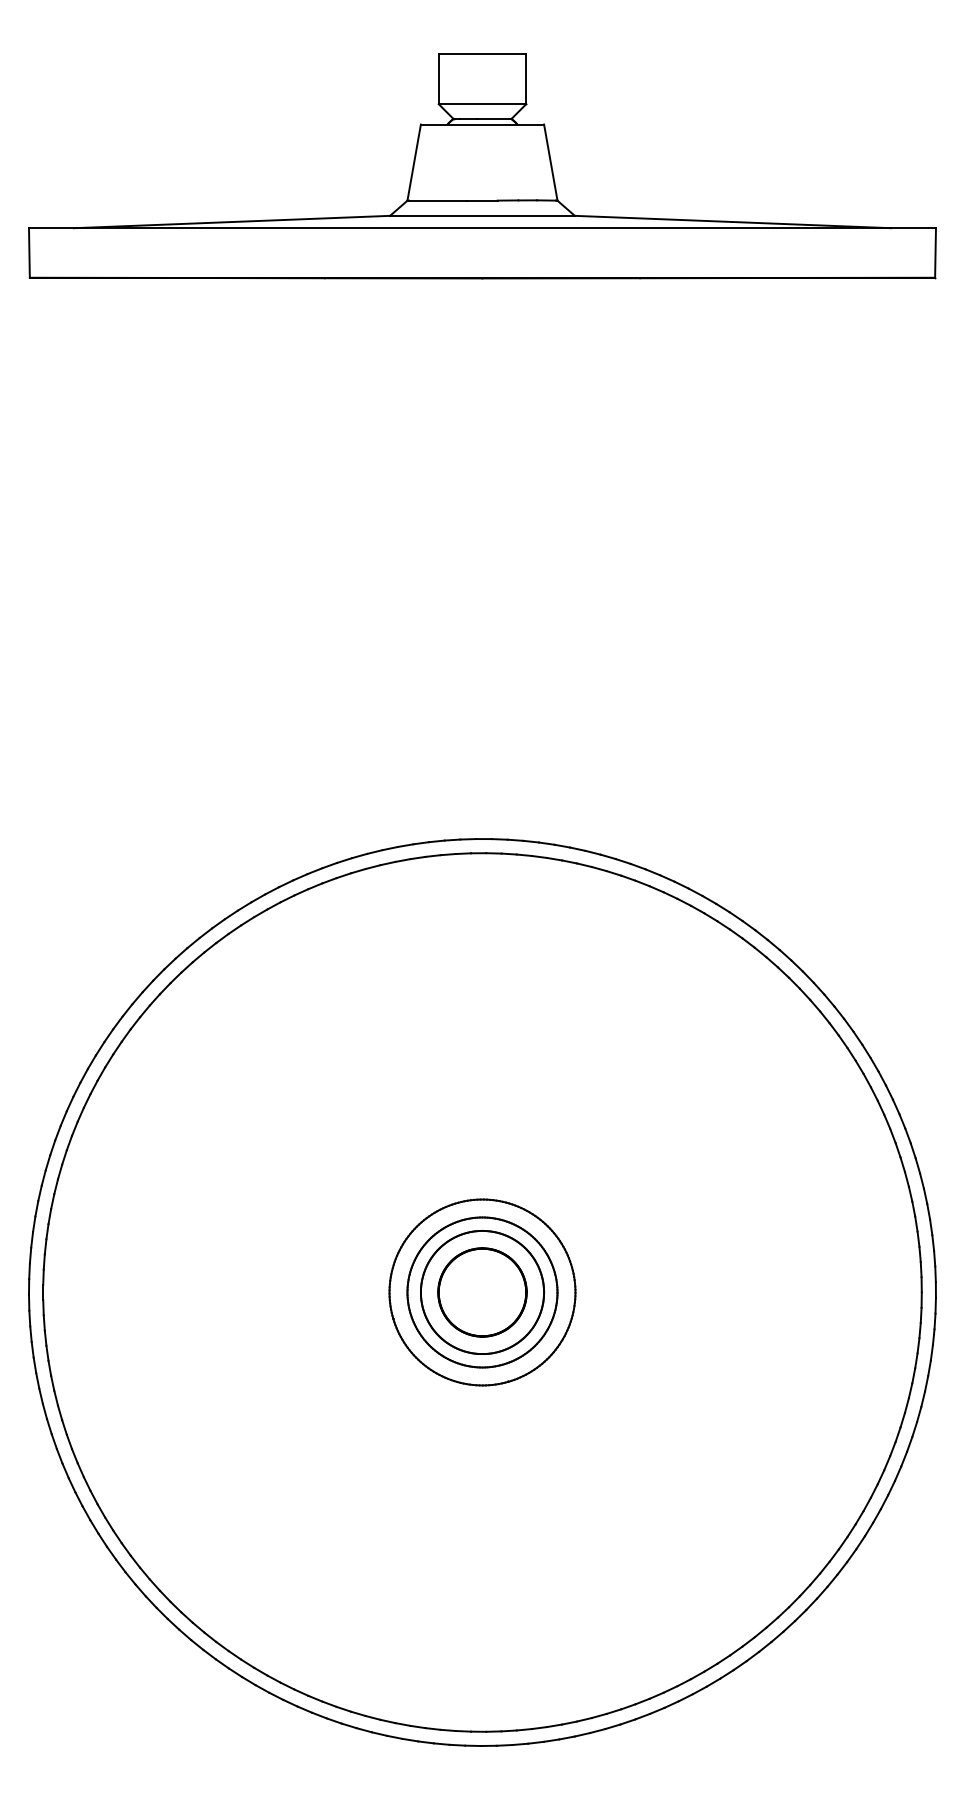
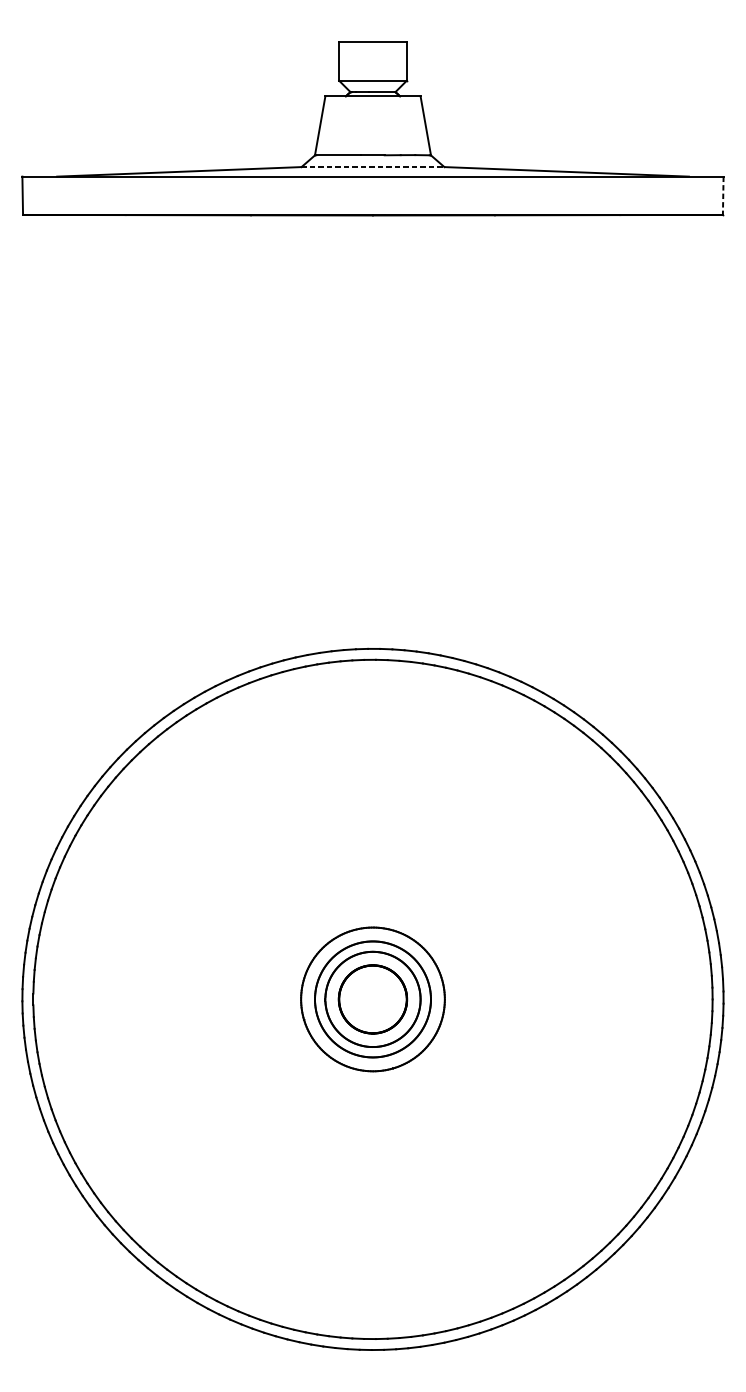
line: (482, 215) -> (373, 166), solid -> dashed
line: (935, 252) -> (723, 195), solid -> dashed

